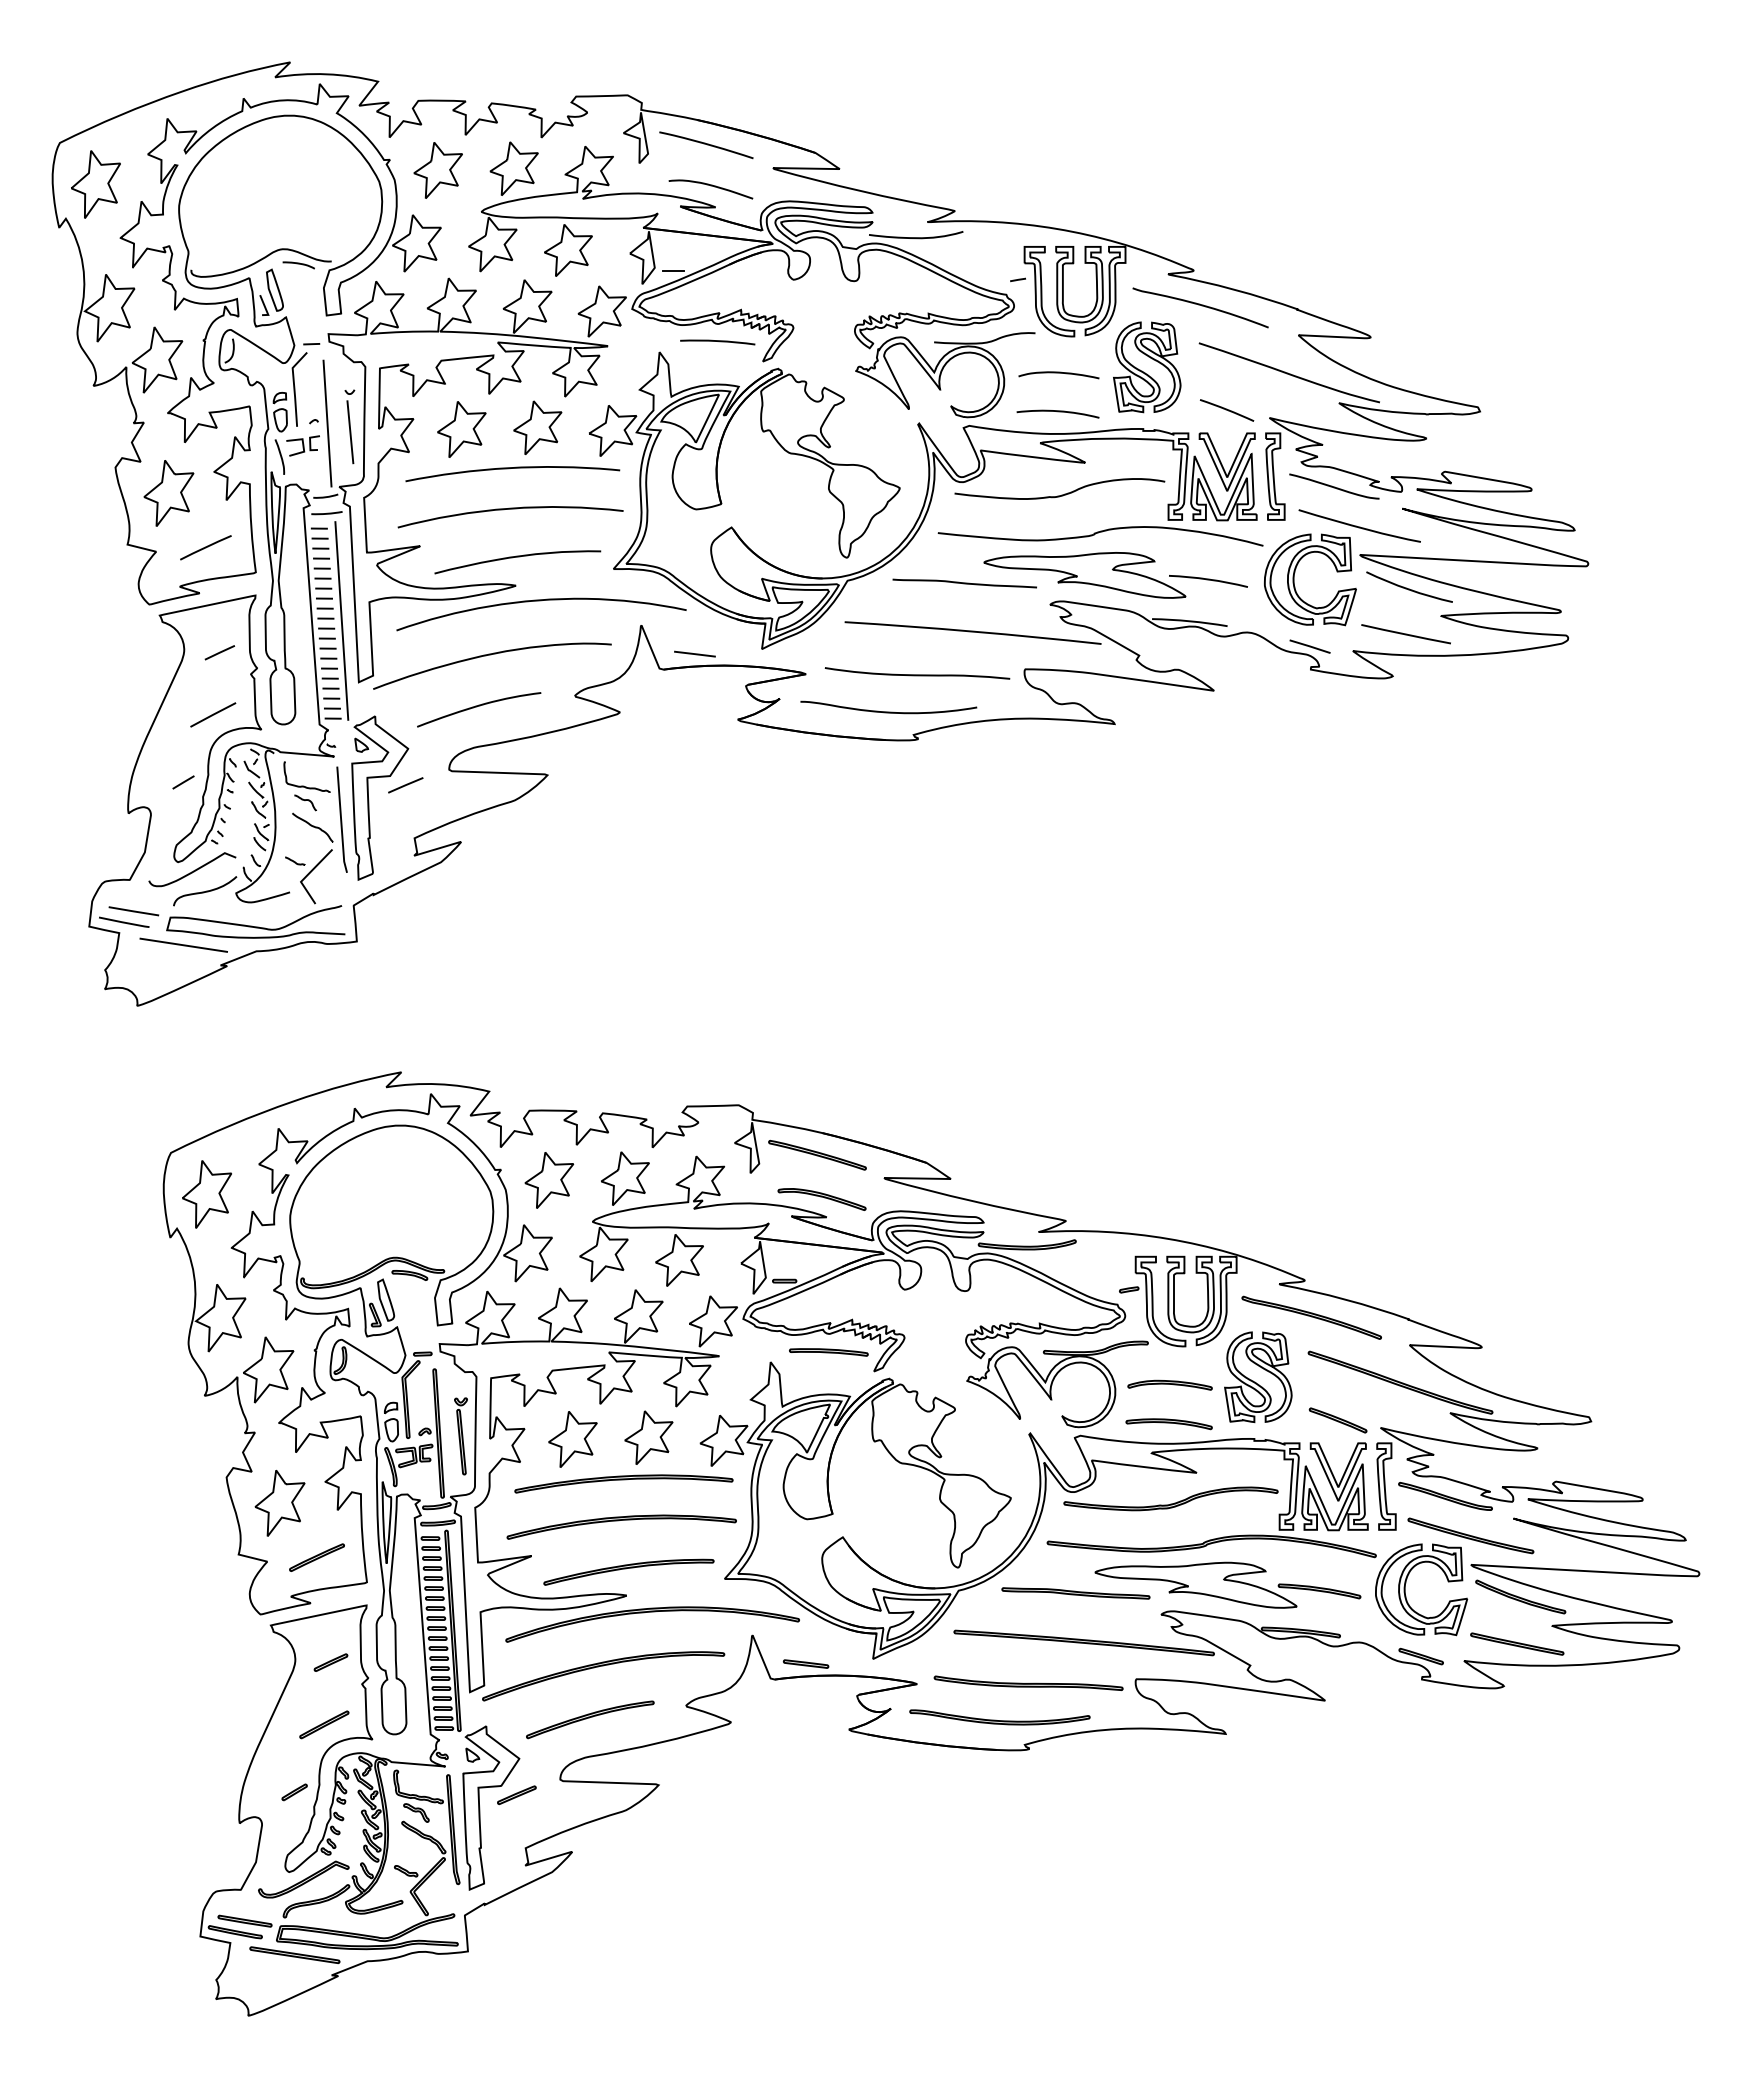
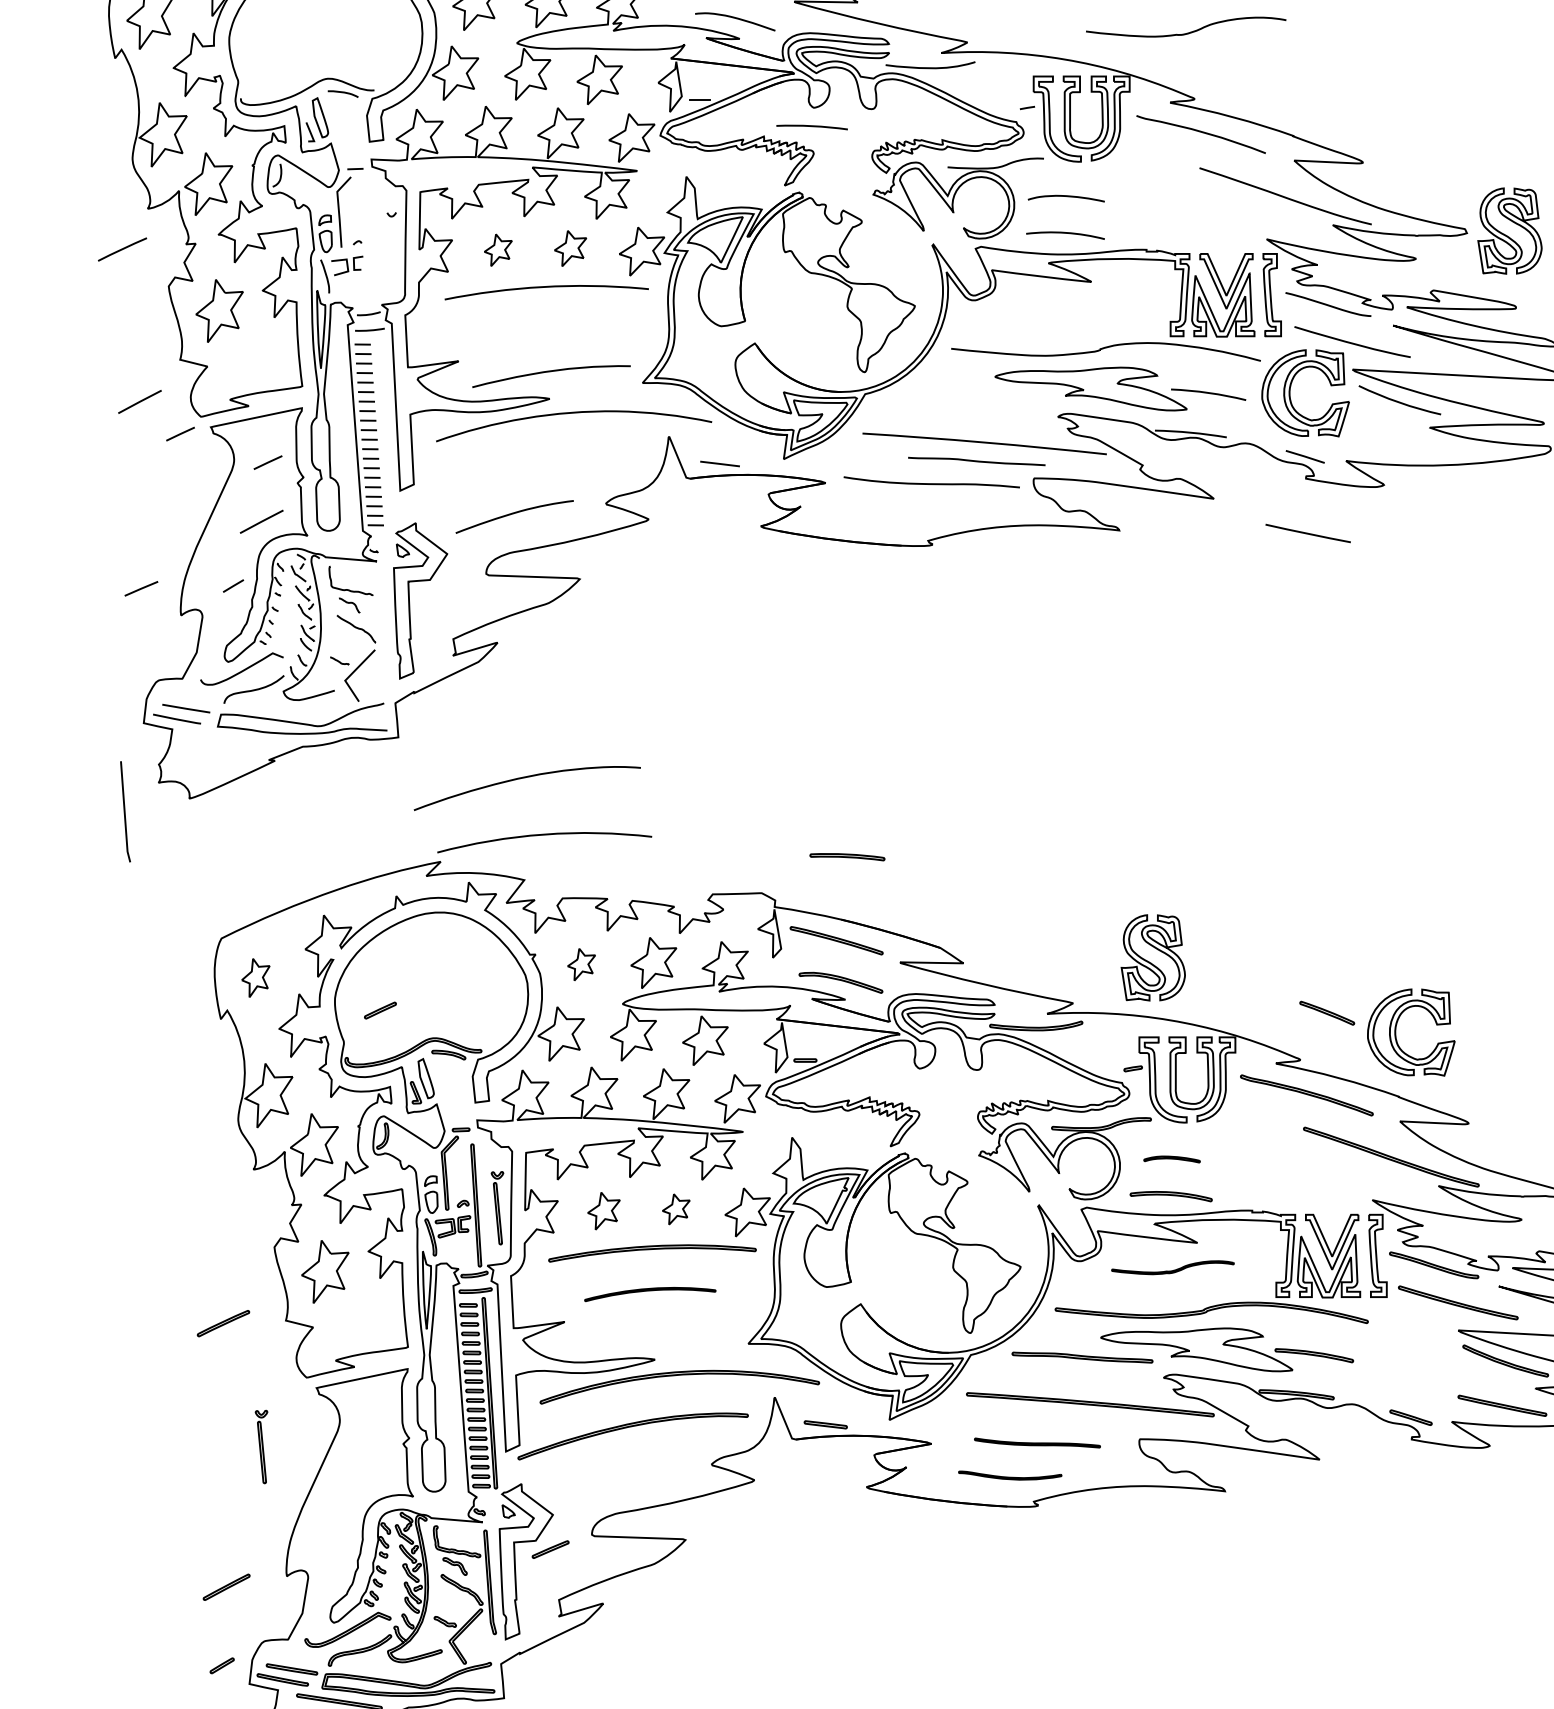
arc: (717, 341) -> (811, 126), moved
part: (1147, 367) -> (1510, 231), moved
line: (1227, 410) -> (1226, 232), removed
line: (327, 423) -> (370, 244), removed
part: (537, 427) -> (570, 248), size x0.7
part: (461, 429) -> (497, 250), size x0.6
line: (350, 432) -> (392, 253), removed
curve: (1061, 494) -> (1187, 32), moved
arc: (510, 509) -> (544, 835), moved
line: (205, 547) -> (122, 249), moved
curve: (964, 583) -> (976, 461), moved
line: (85, 588) -> (140, 401), added
line: (341, 620) -> (383, 431), removed
line: (127, 622) -> (180, 433), added
line: (1405, 634) -> (1307, 533), moved
curve: (491, 655) -> (526, 778), moved
curve: (888, 711) -> (904, 518), removed
line: (405, 785) -> (141, 588), moved
line: (341, 819) -> (124, 811), moved
line: (183, 944) -> (233, 740), removed
part: (549, 1180) -> (581, 964), size x0.6
part: (206, 1194) -> (255, 978), size x0.6
part: (828, 1352) -> (847, 857), moved
part: (1258, 1377) -> (1153, 958), moved
part: (1169, 1384) -> (1171, 1158), size x0.7
part: (1337, 1420) -> (1326, 1013), moved
part: (648, 1437) -> (675, 1209), size x0.6
part: (572, 1439) -> (603, 1211), size x0.7
part: (1170, 1498) -> (1172, 1267), size x0.6
part: (621, 1526) -> (650, 1293), size x0.6
part: (316, 1557) -> (222, 1323), moved
part: (628, 1571) -> (656, 1336), removed
part: (1405, 1589) -> (1396, 1032), moved
part: (330, 1662) -> (379, 1010), moved
part: (1028, 1682) -> (1037, 1442), size x0.7
part: (212, 1687) -> (261, 1447), added
part: (999, 1717) -> (1009, 1475), size x0.6
part: (590, 1719) -> (620, 1477), removed
part: (324, 1724) -> (226, 1586), moved
part: (294, 1792) -> (222, 1665), moved

